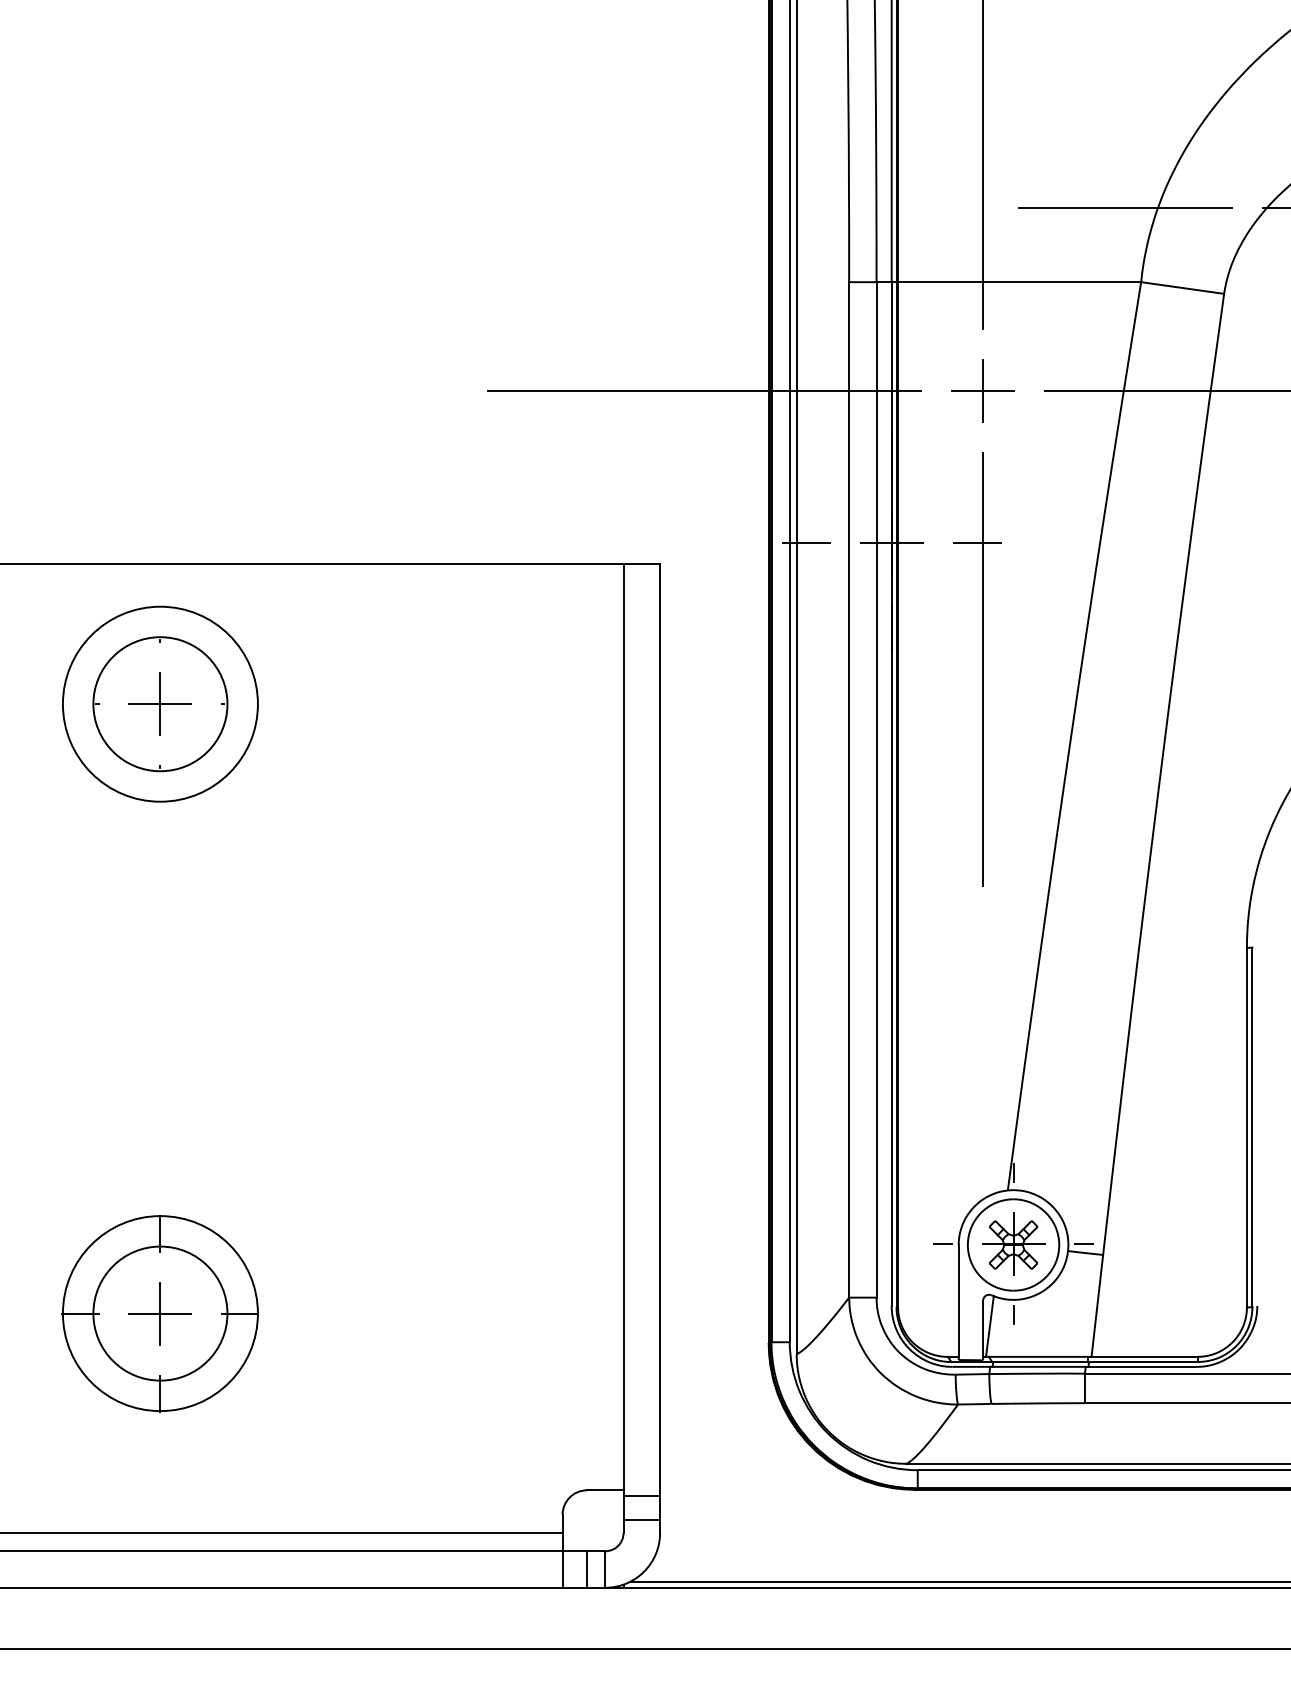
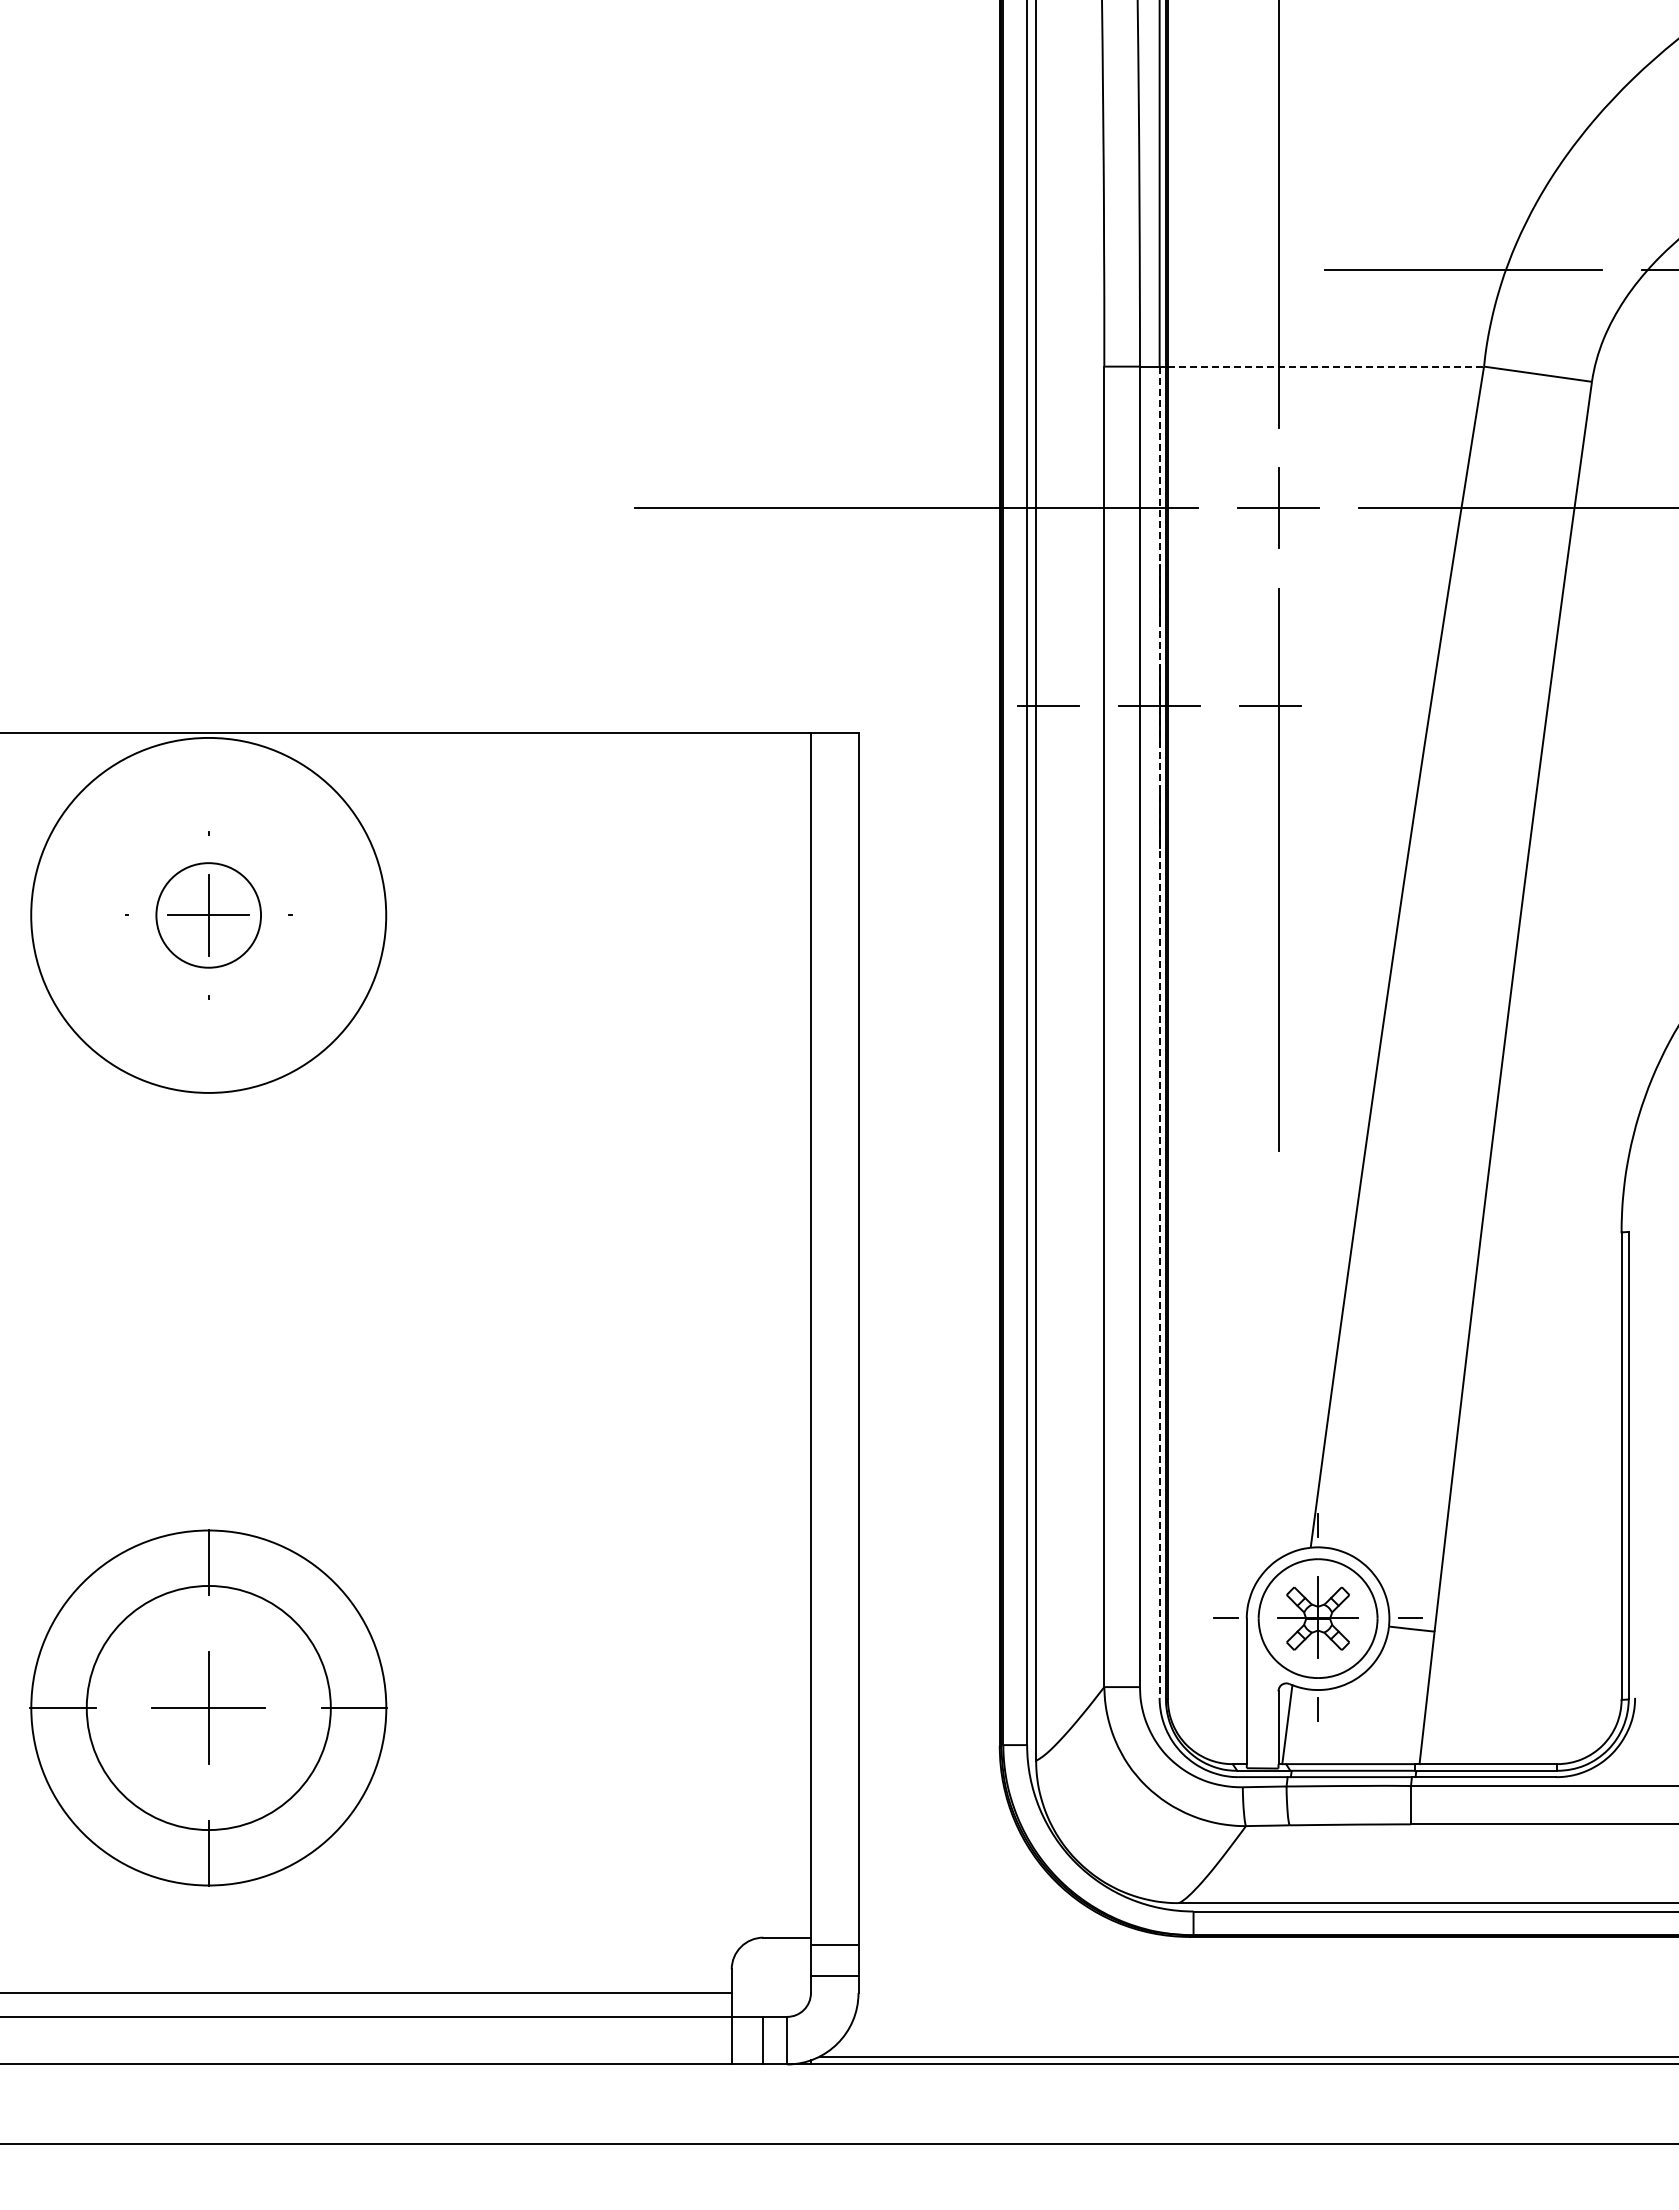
line: (1020, 282) -> (1326, 366), solid -> dashed
circle: (160, 704) -> (208, 915), size x0.6
circle: (160, 704) -> (208, 915), size x1.4
line: (891, 794) -> (1159, 1032), solid -> dashed
part: (160, 1313) -> (208, 1707), size x1.4

